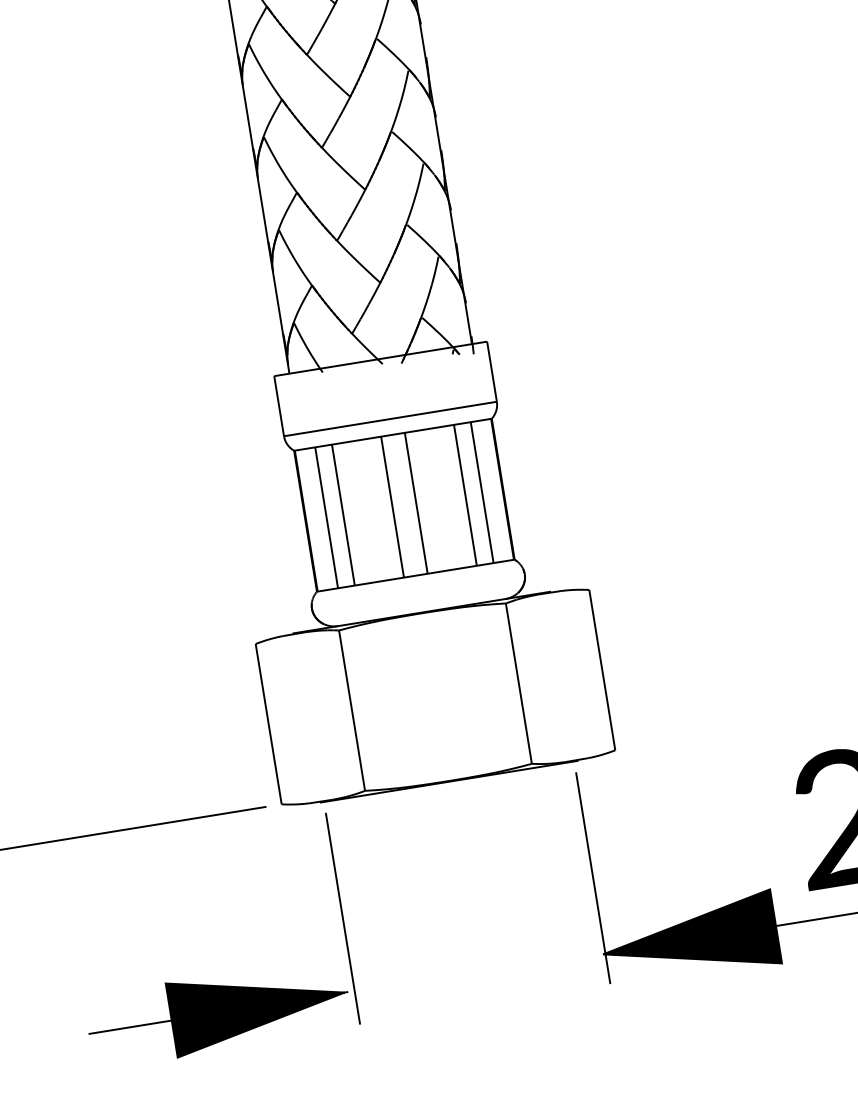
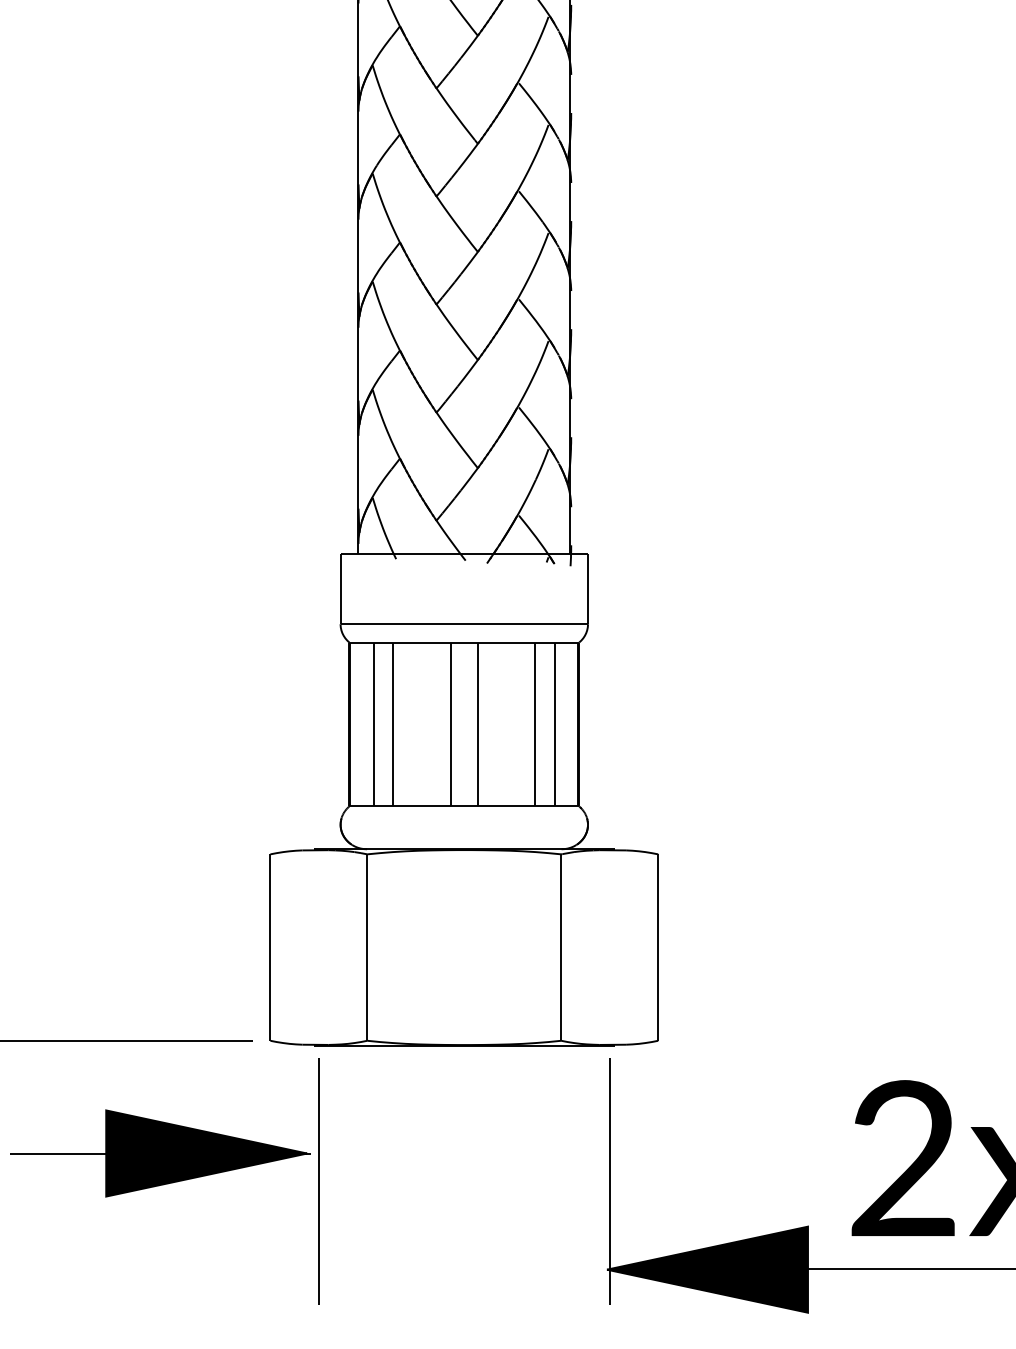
part: (218, 1012) -> (160, 1153), moved

